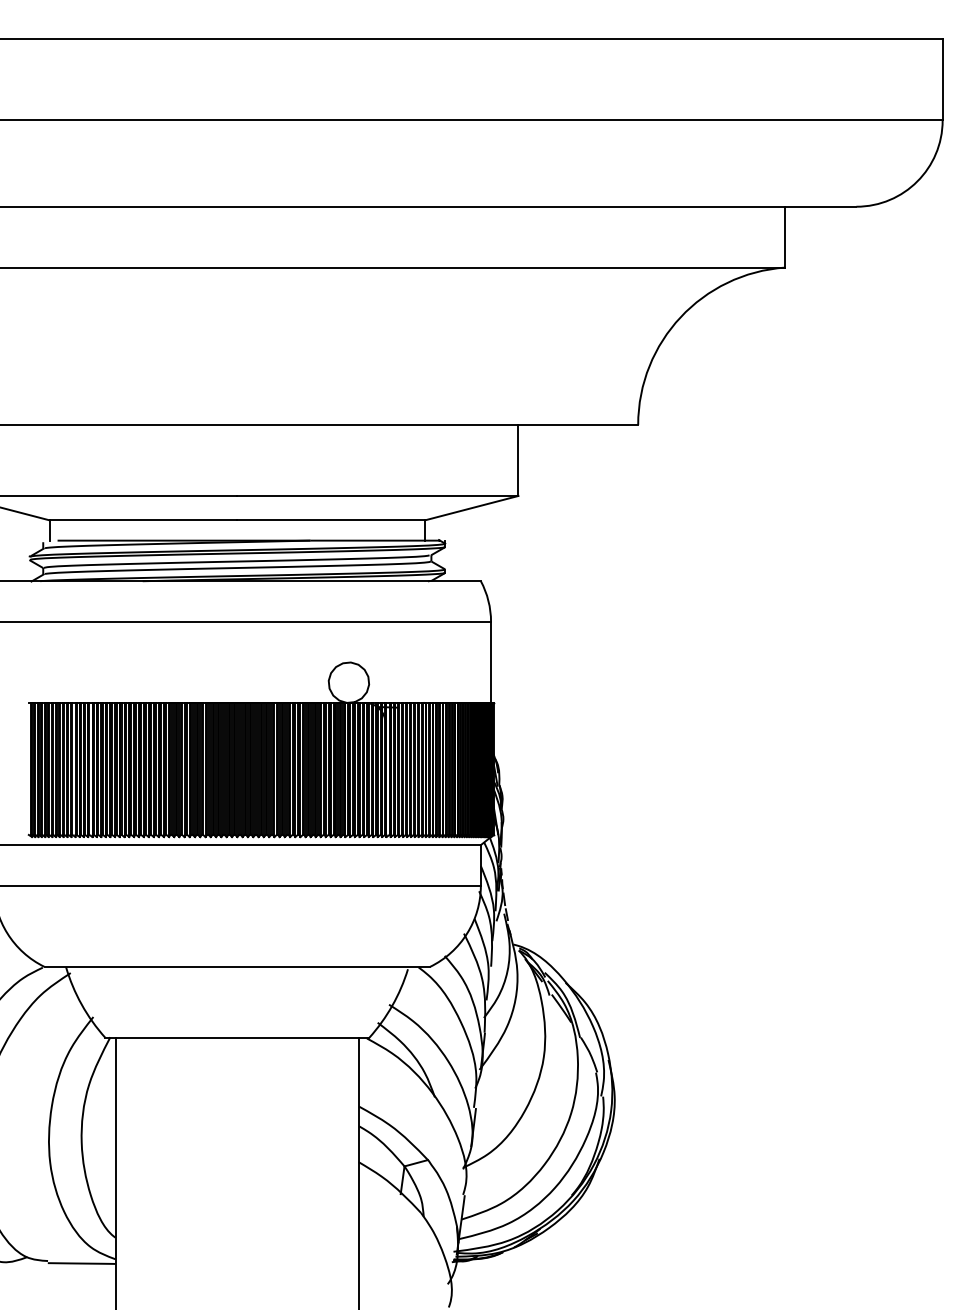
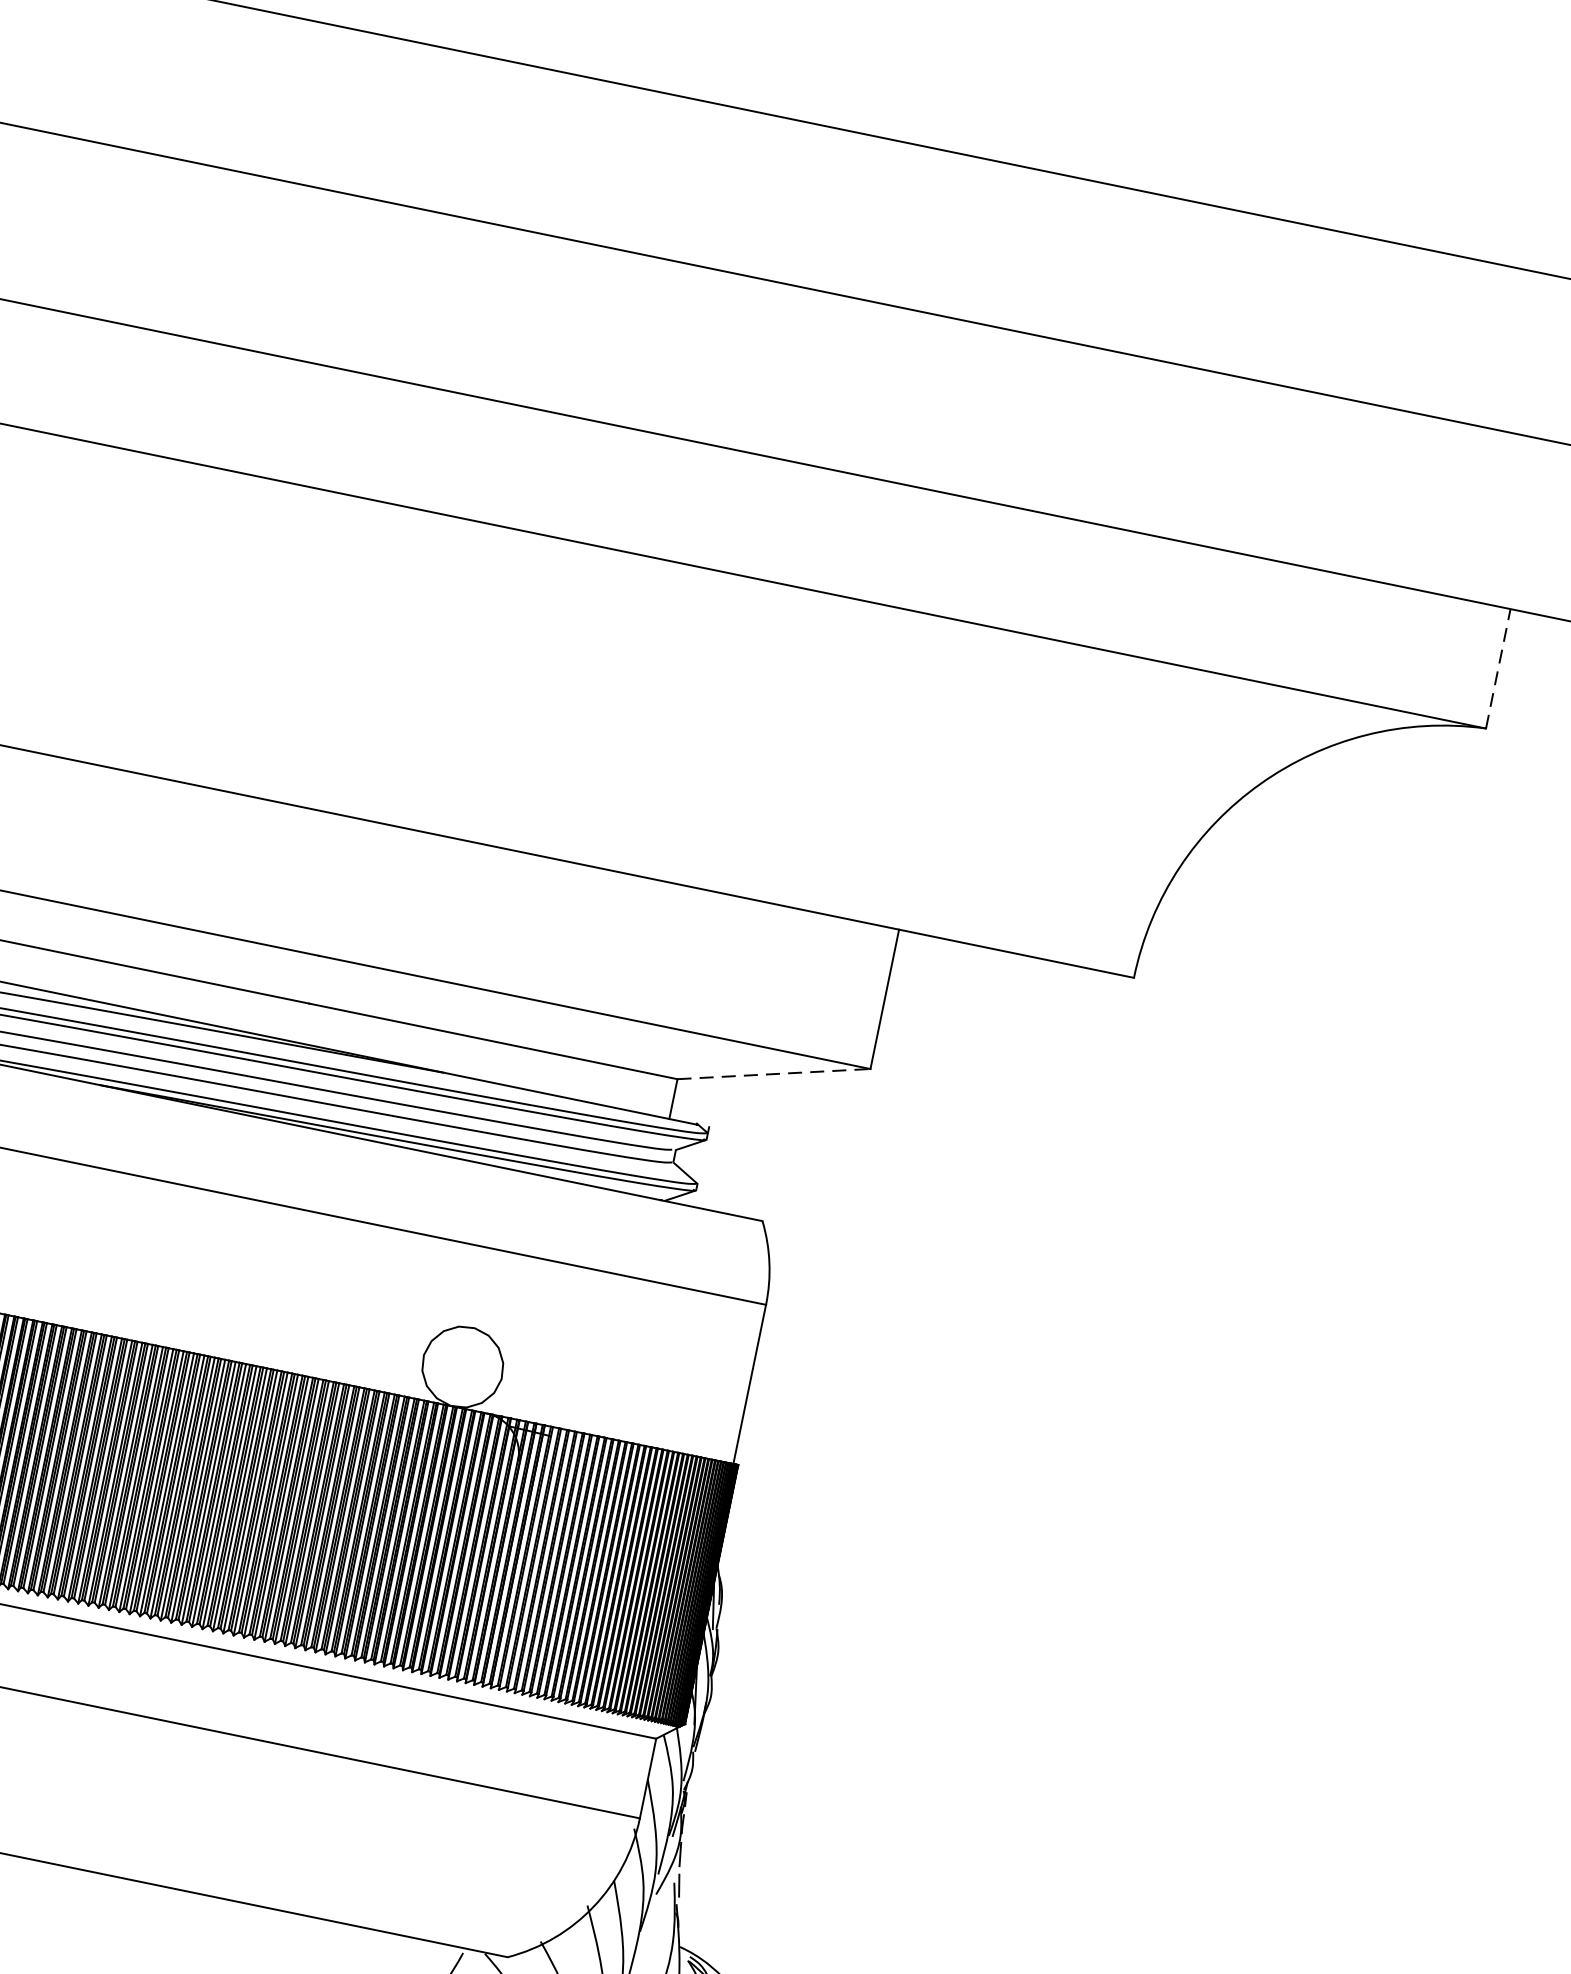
line: (785, 236) -> (1498, 667), solid -> dashed
line: (472, 508) -> (775, 1075), solid -> dashed

